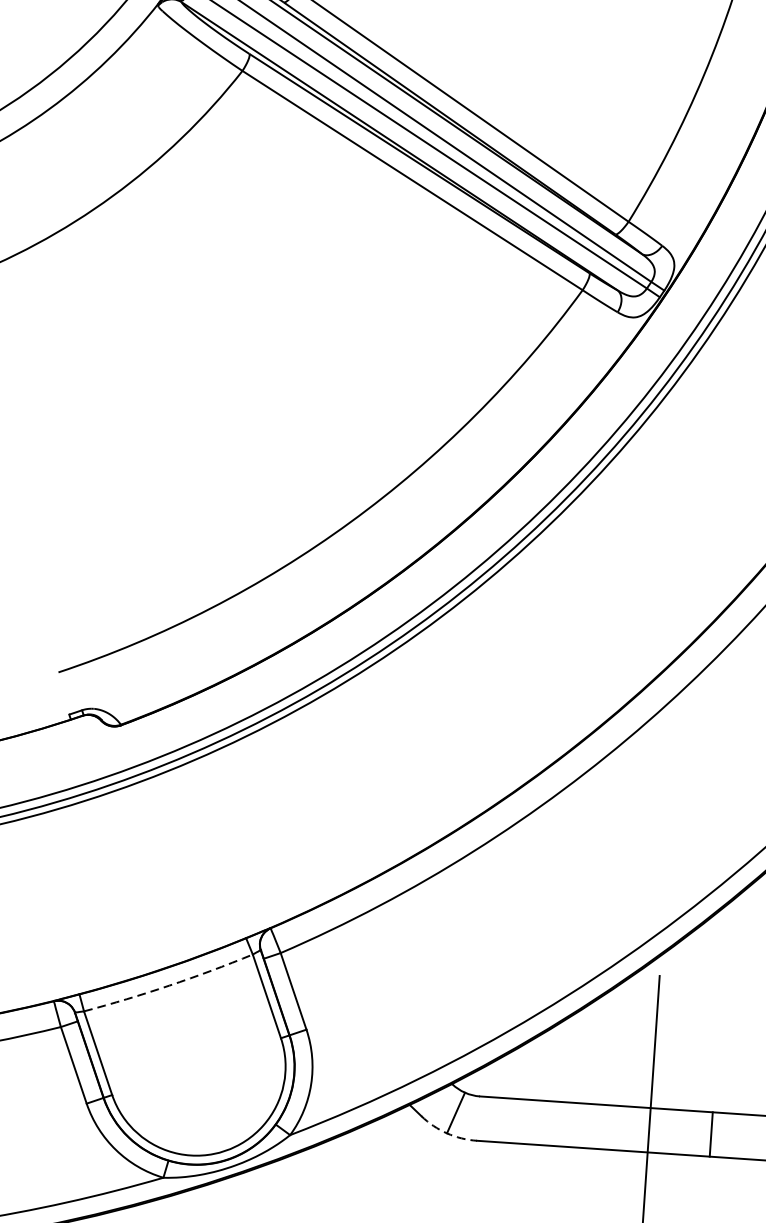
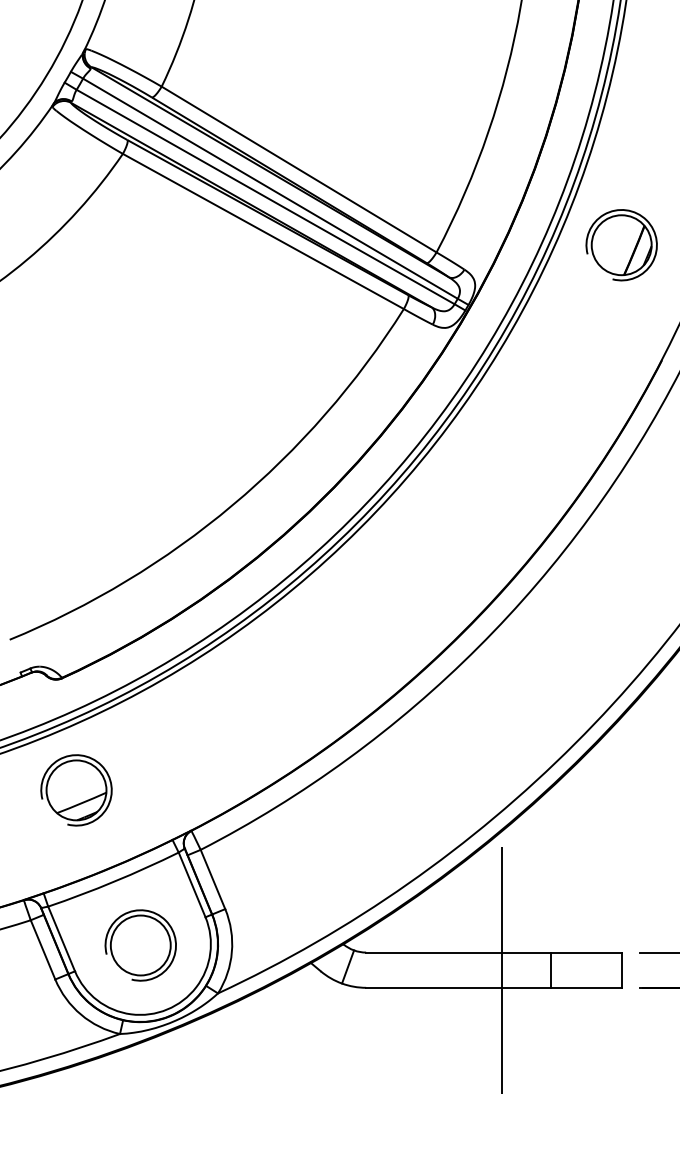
part: (129, 867) -> (76, 790), added
arc: (169, 985) -> (114, 881), dashed -> solid
part: (196, 1068) -> (140, 945), added
arc: (447, 1133) -> (342, 983), dashed -> solid

